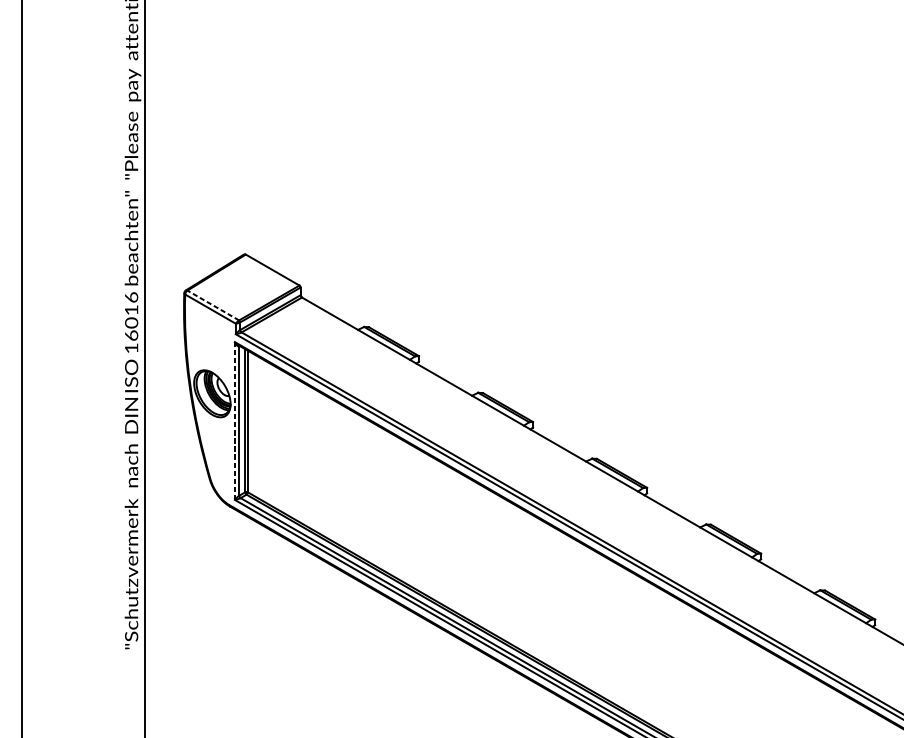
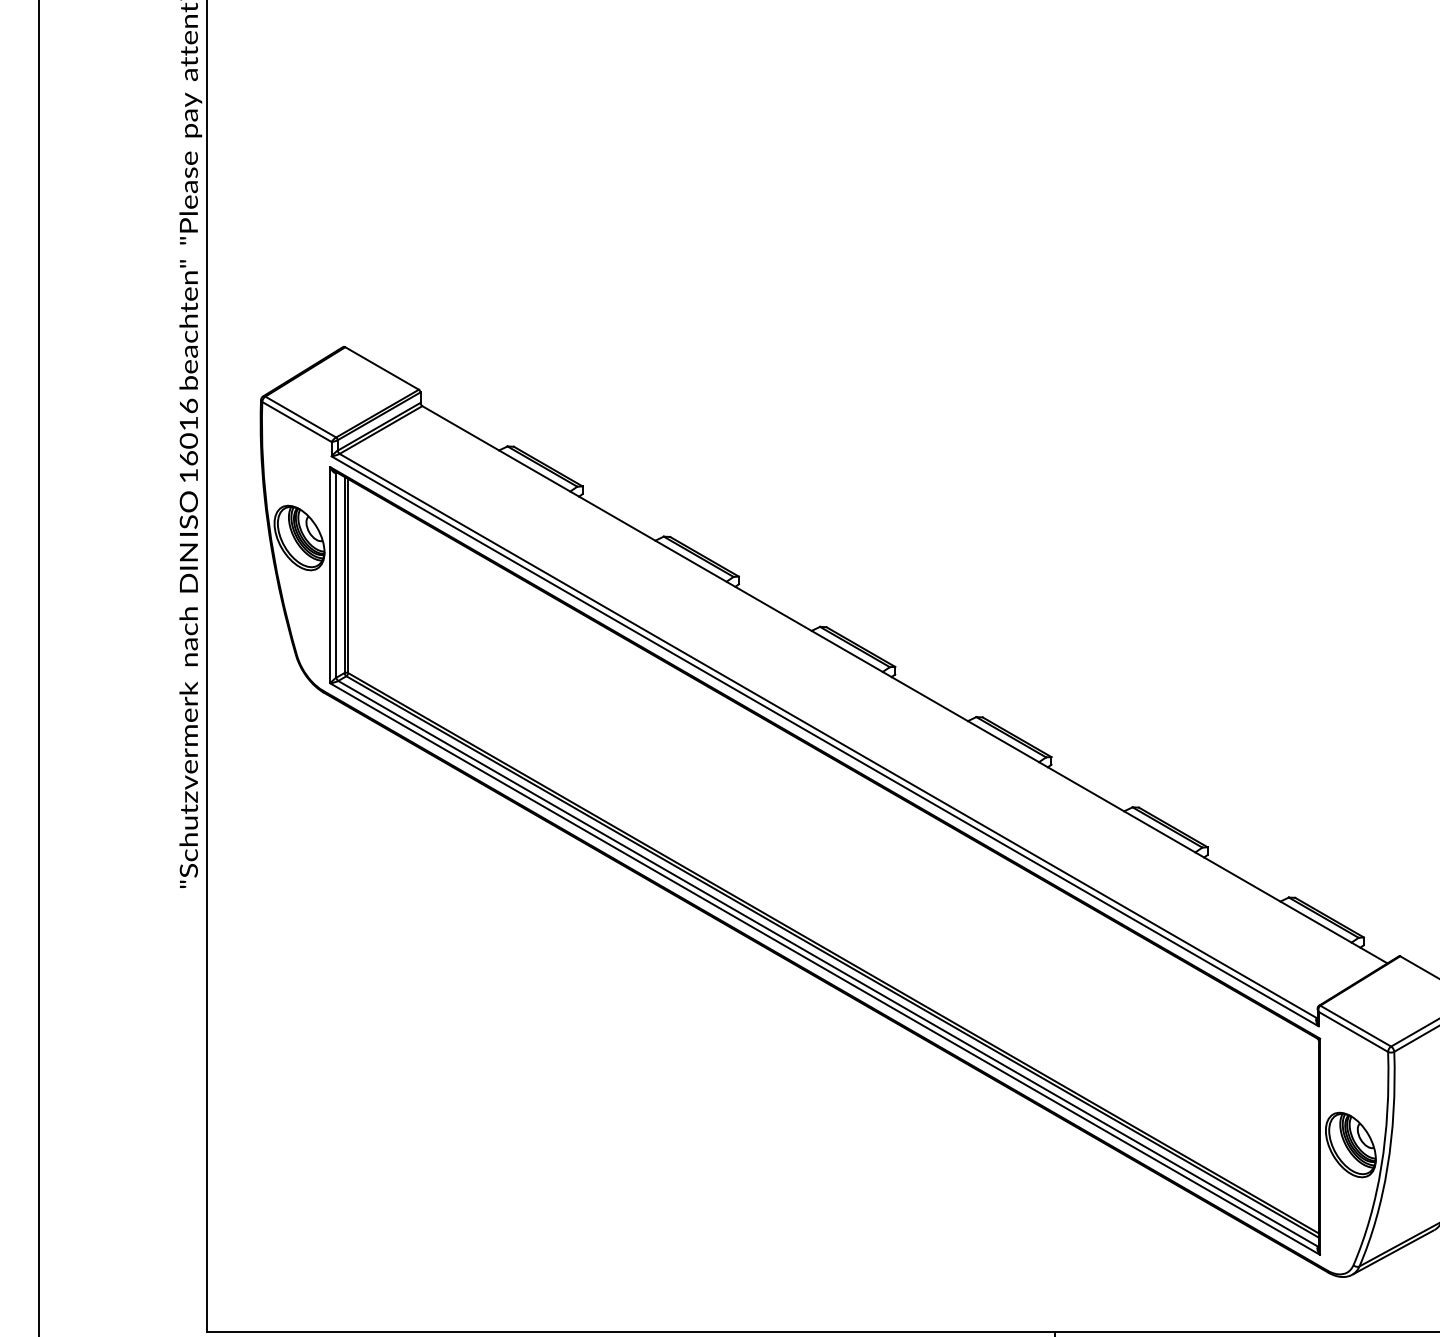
line: (213, 305) -> (300, 417), dashed -> solid
line: (234, 421) -> (330, 575), dashed -> solid

